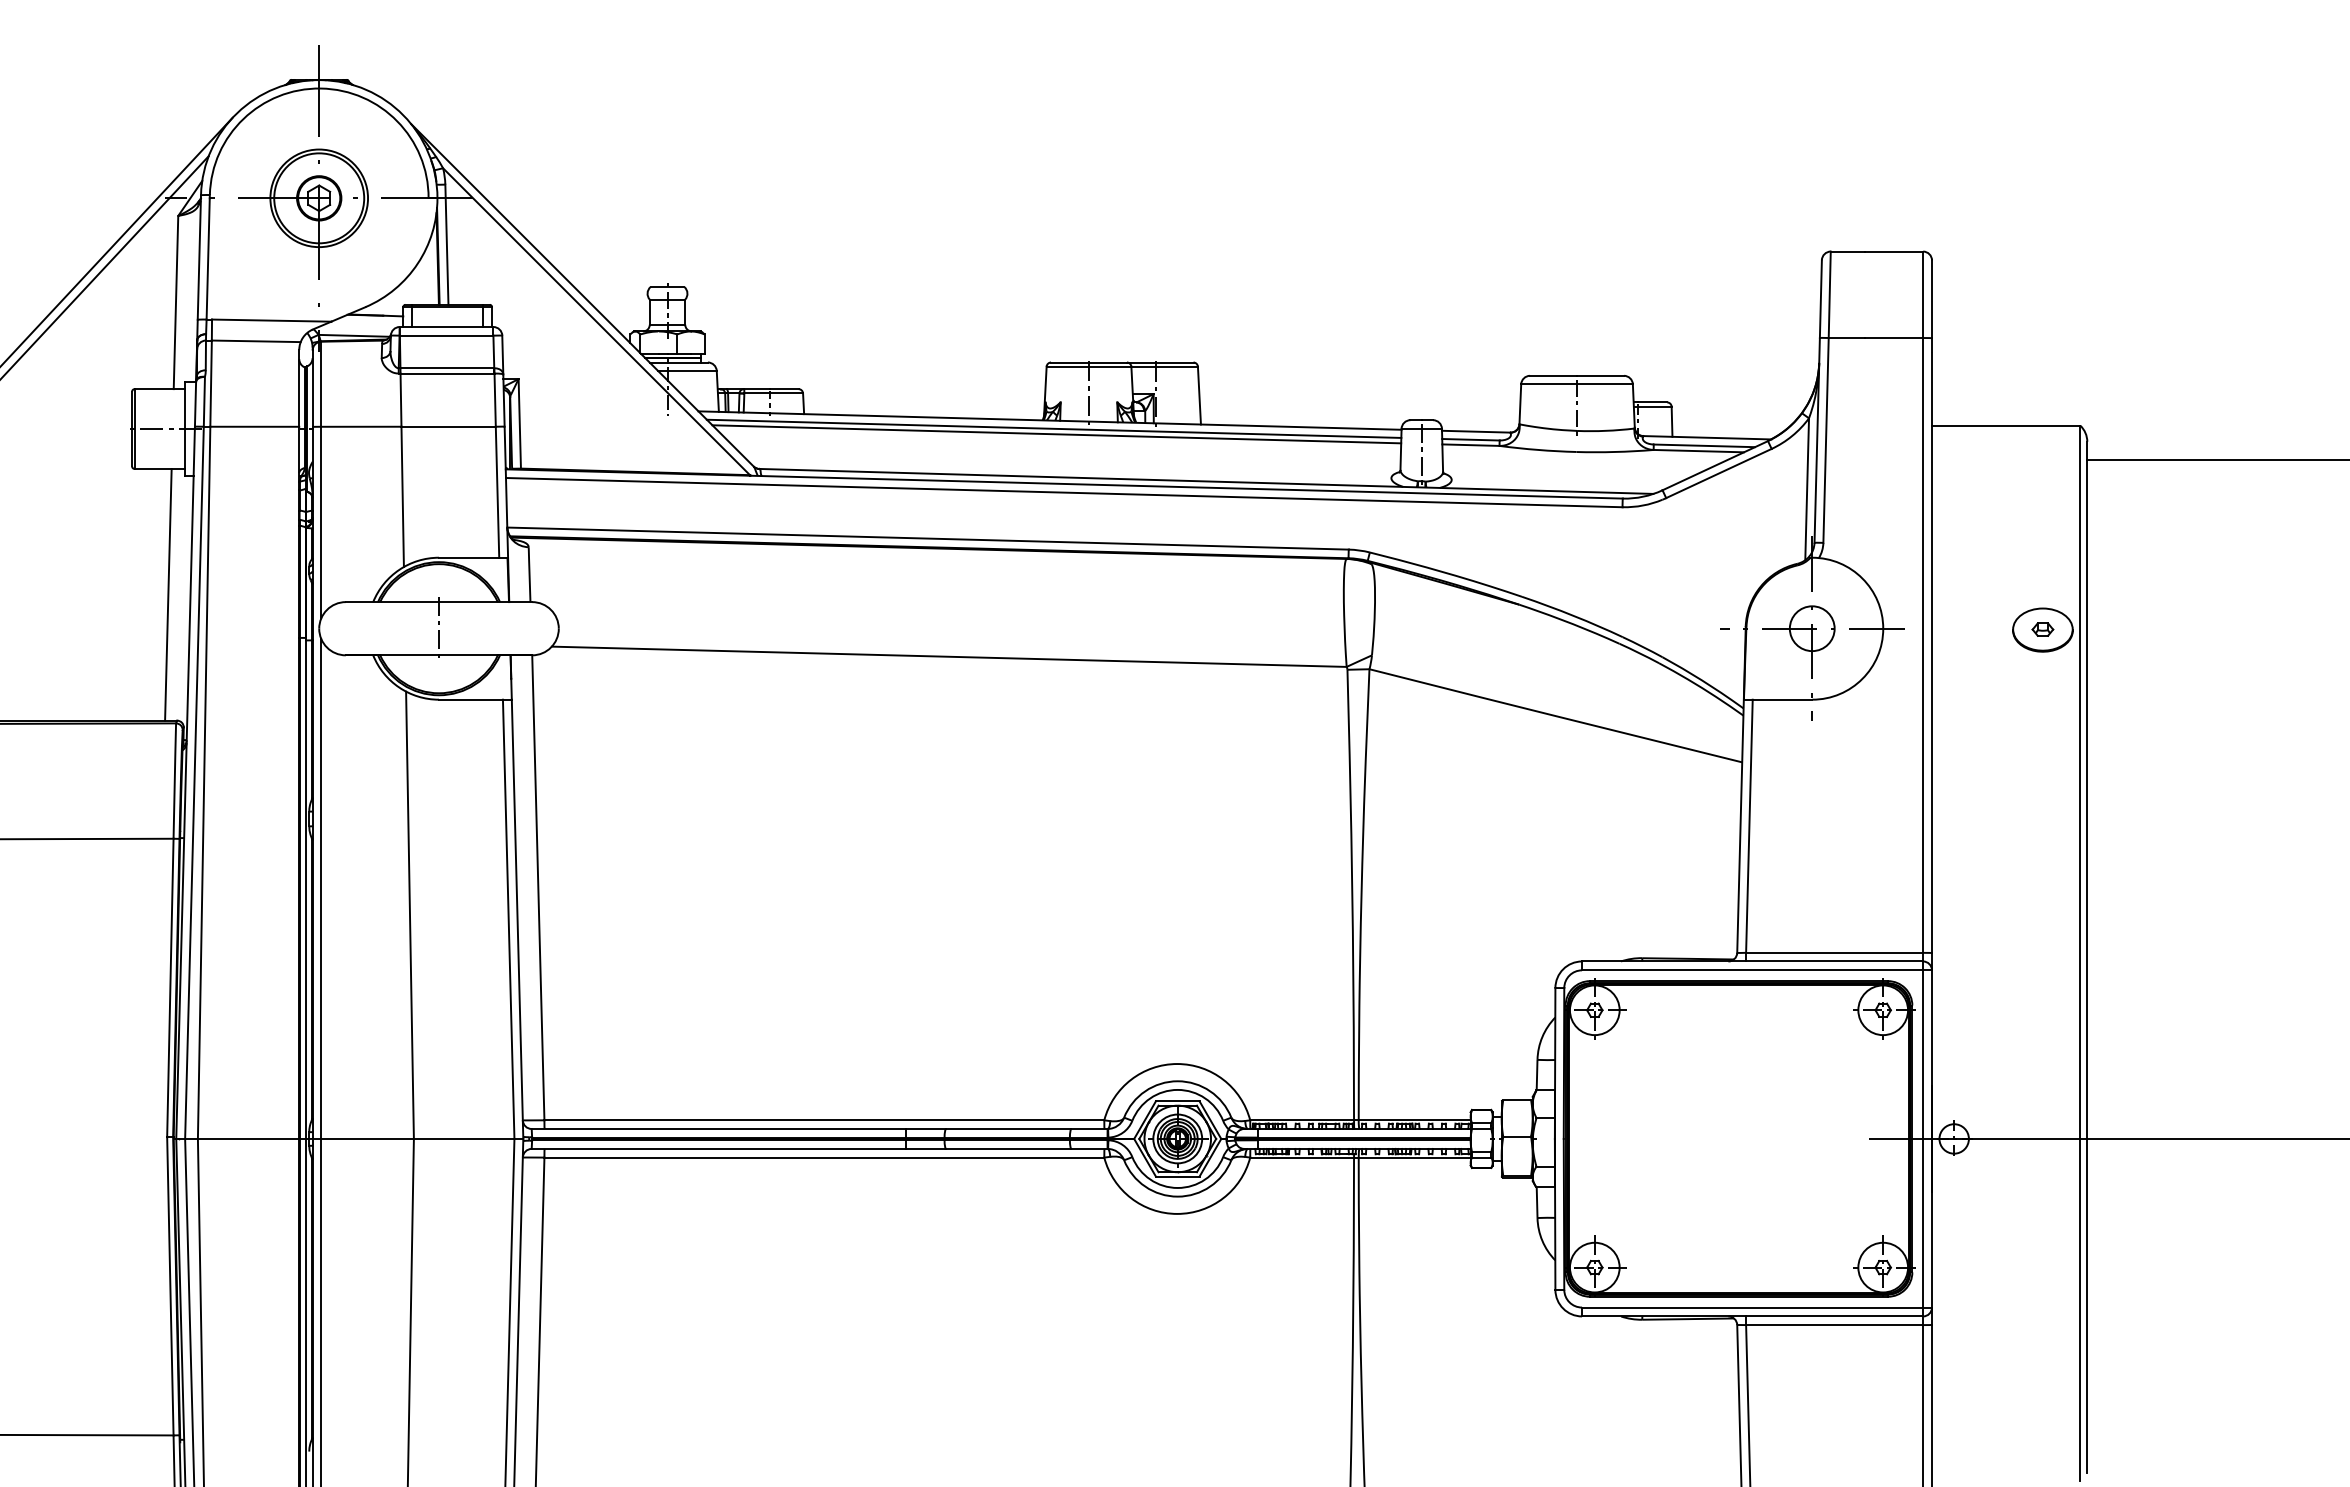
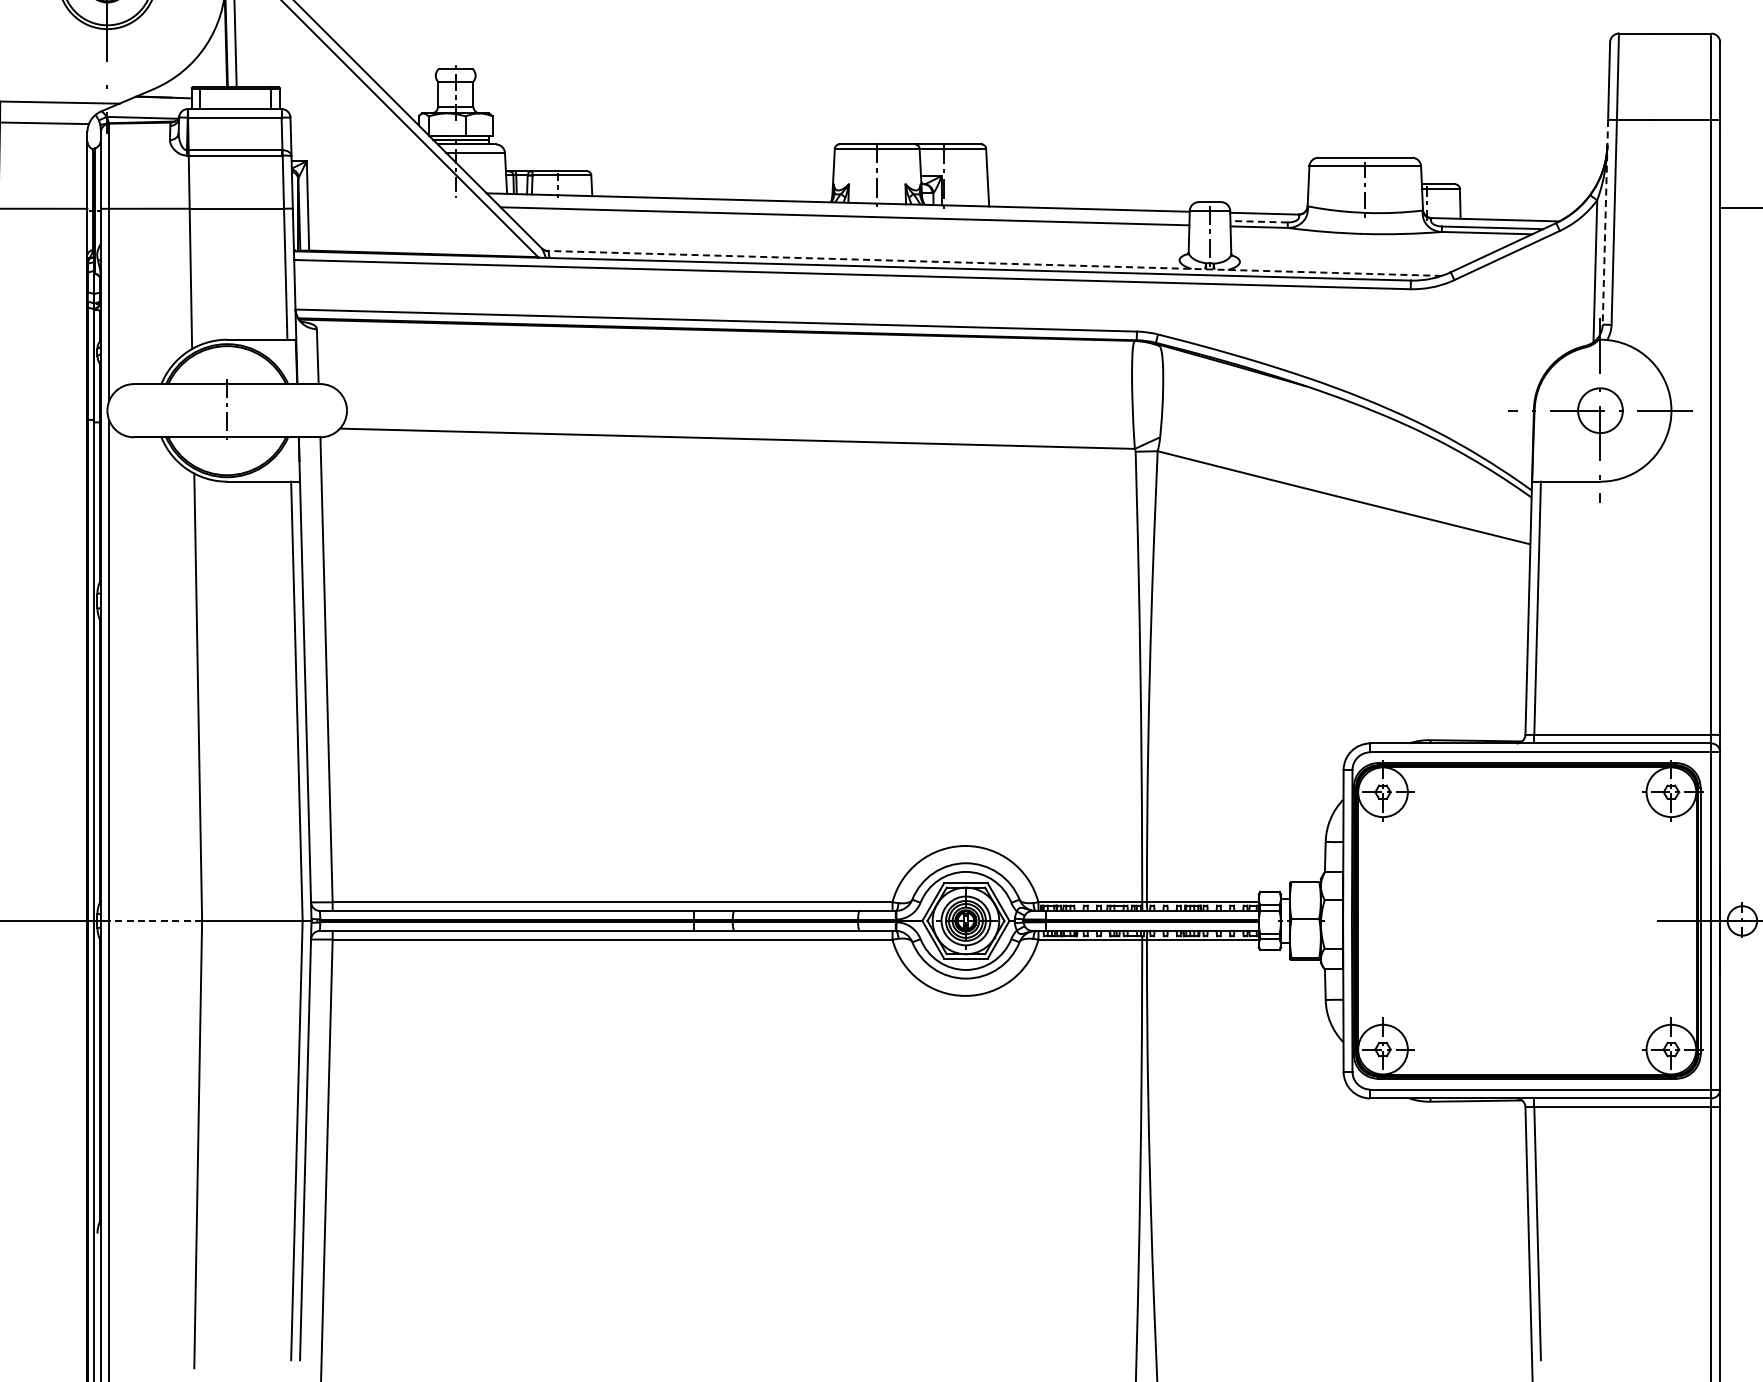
line: (1053, 428) -> (841, 210), removed
line: (1470, 439) -> (1258, 221), solid -> dashed
line: (1817, 440) -> (1605, 222), solid -> dashed
line: (1206, 481) -> (994, 263), solid -> dashed
line: (367, 1138) -> (155, 920), solid -> dashed

